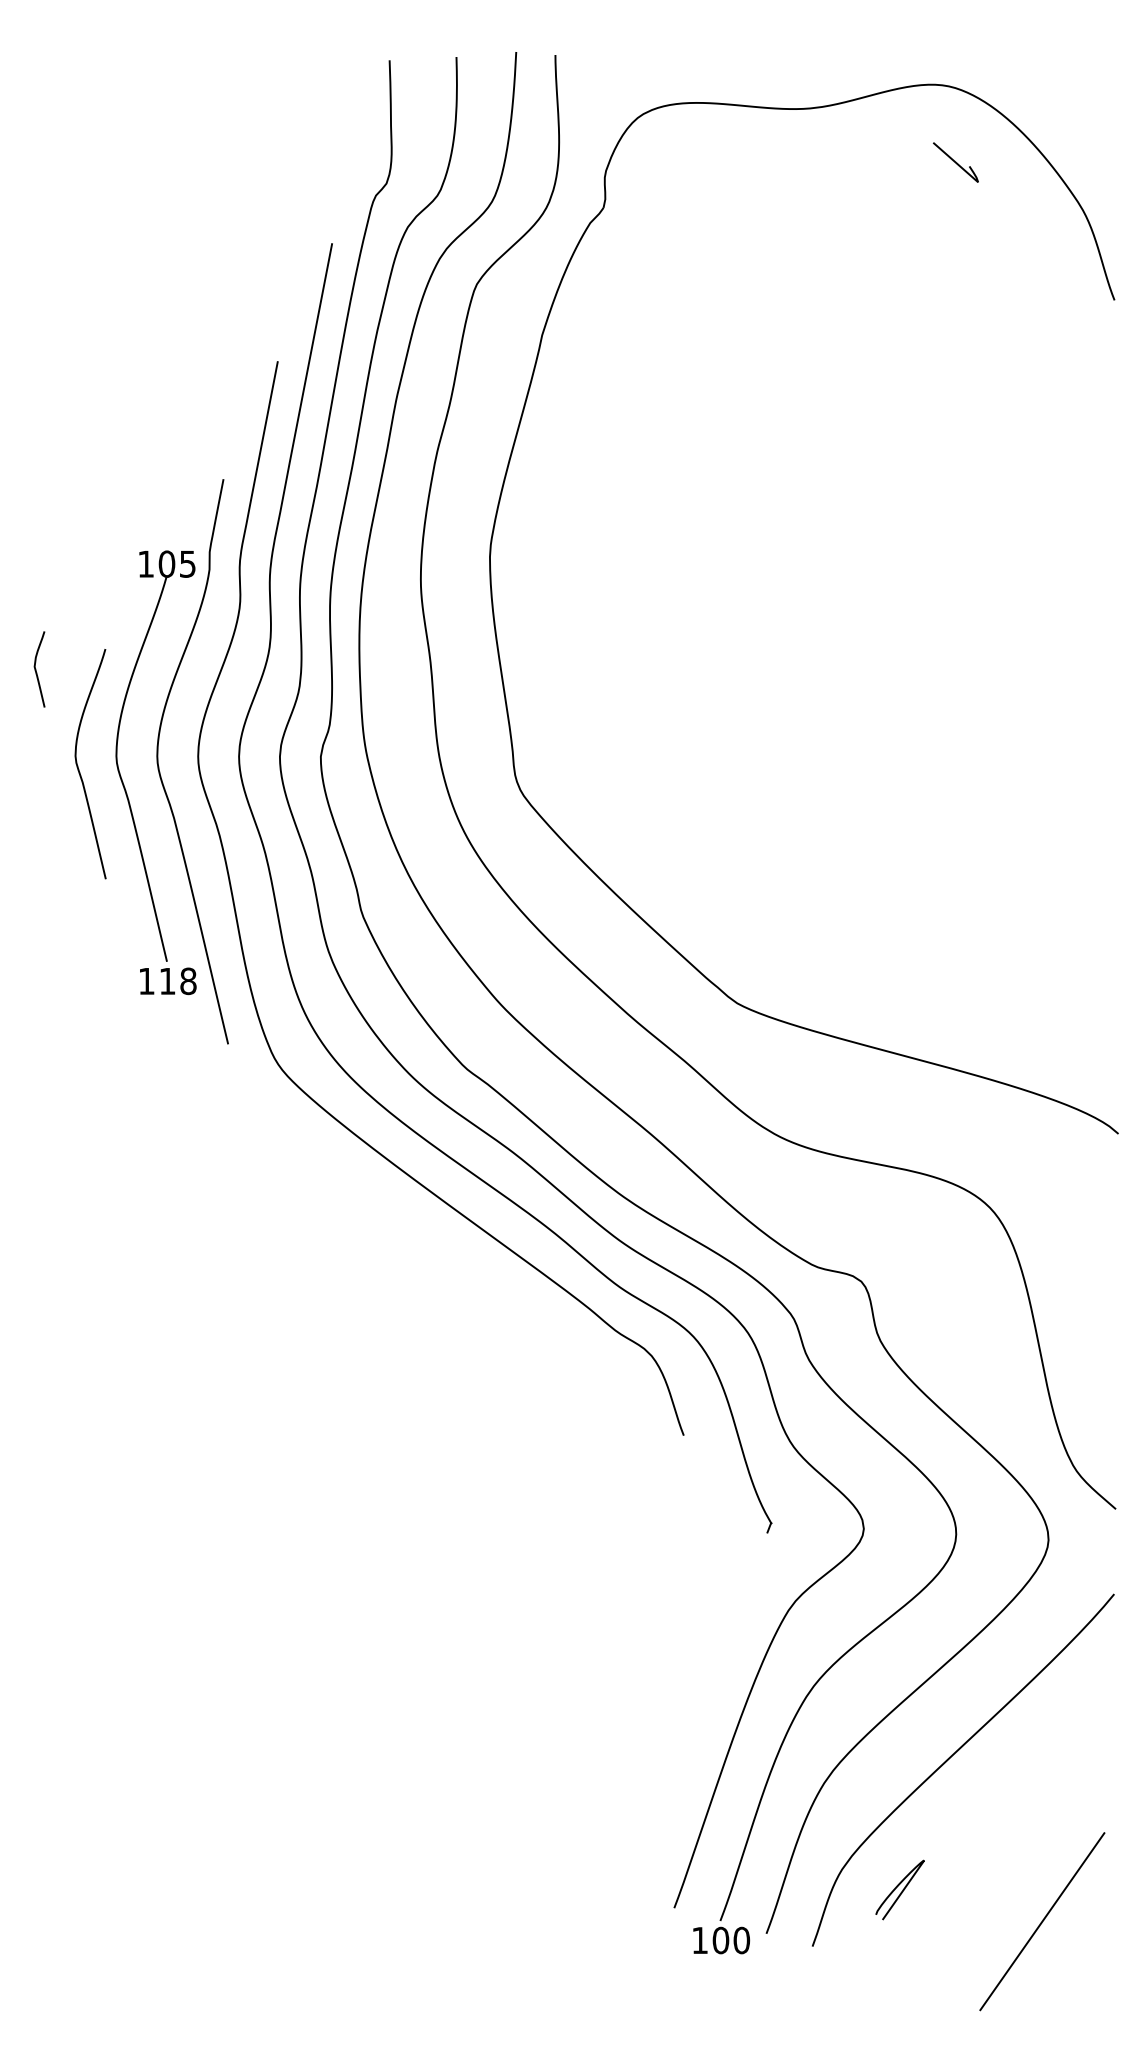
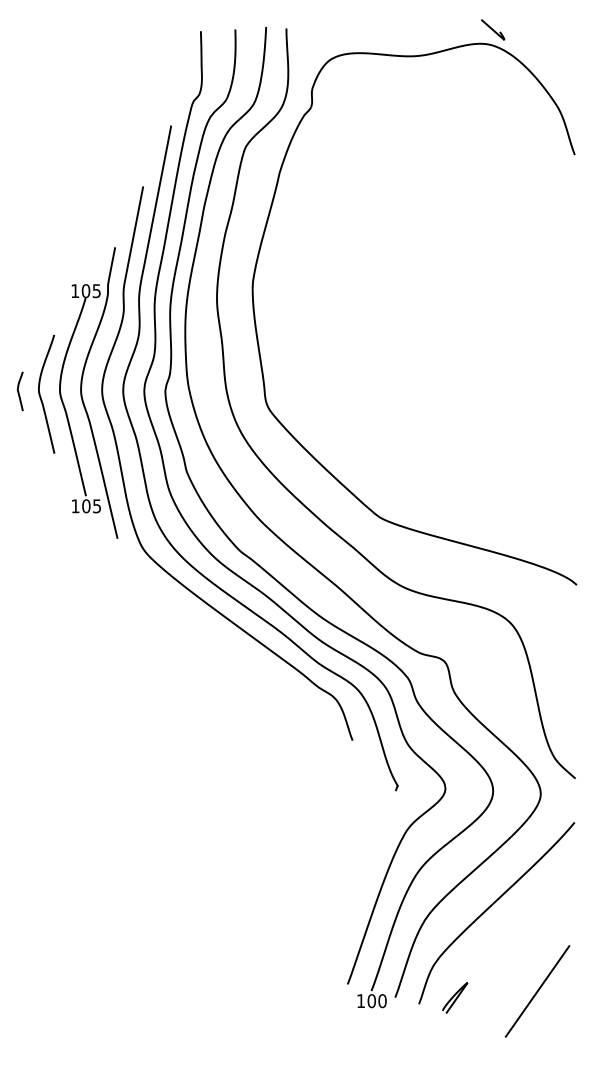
line: (956, 161) -> (493, 29), moved
curve: (38, 669) -> (19, 391), moved
text: (177, 981) -> (91, 506), 118 -> 105
curve: (902, 1888) -> (456, 997), moved

